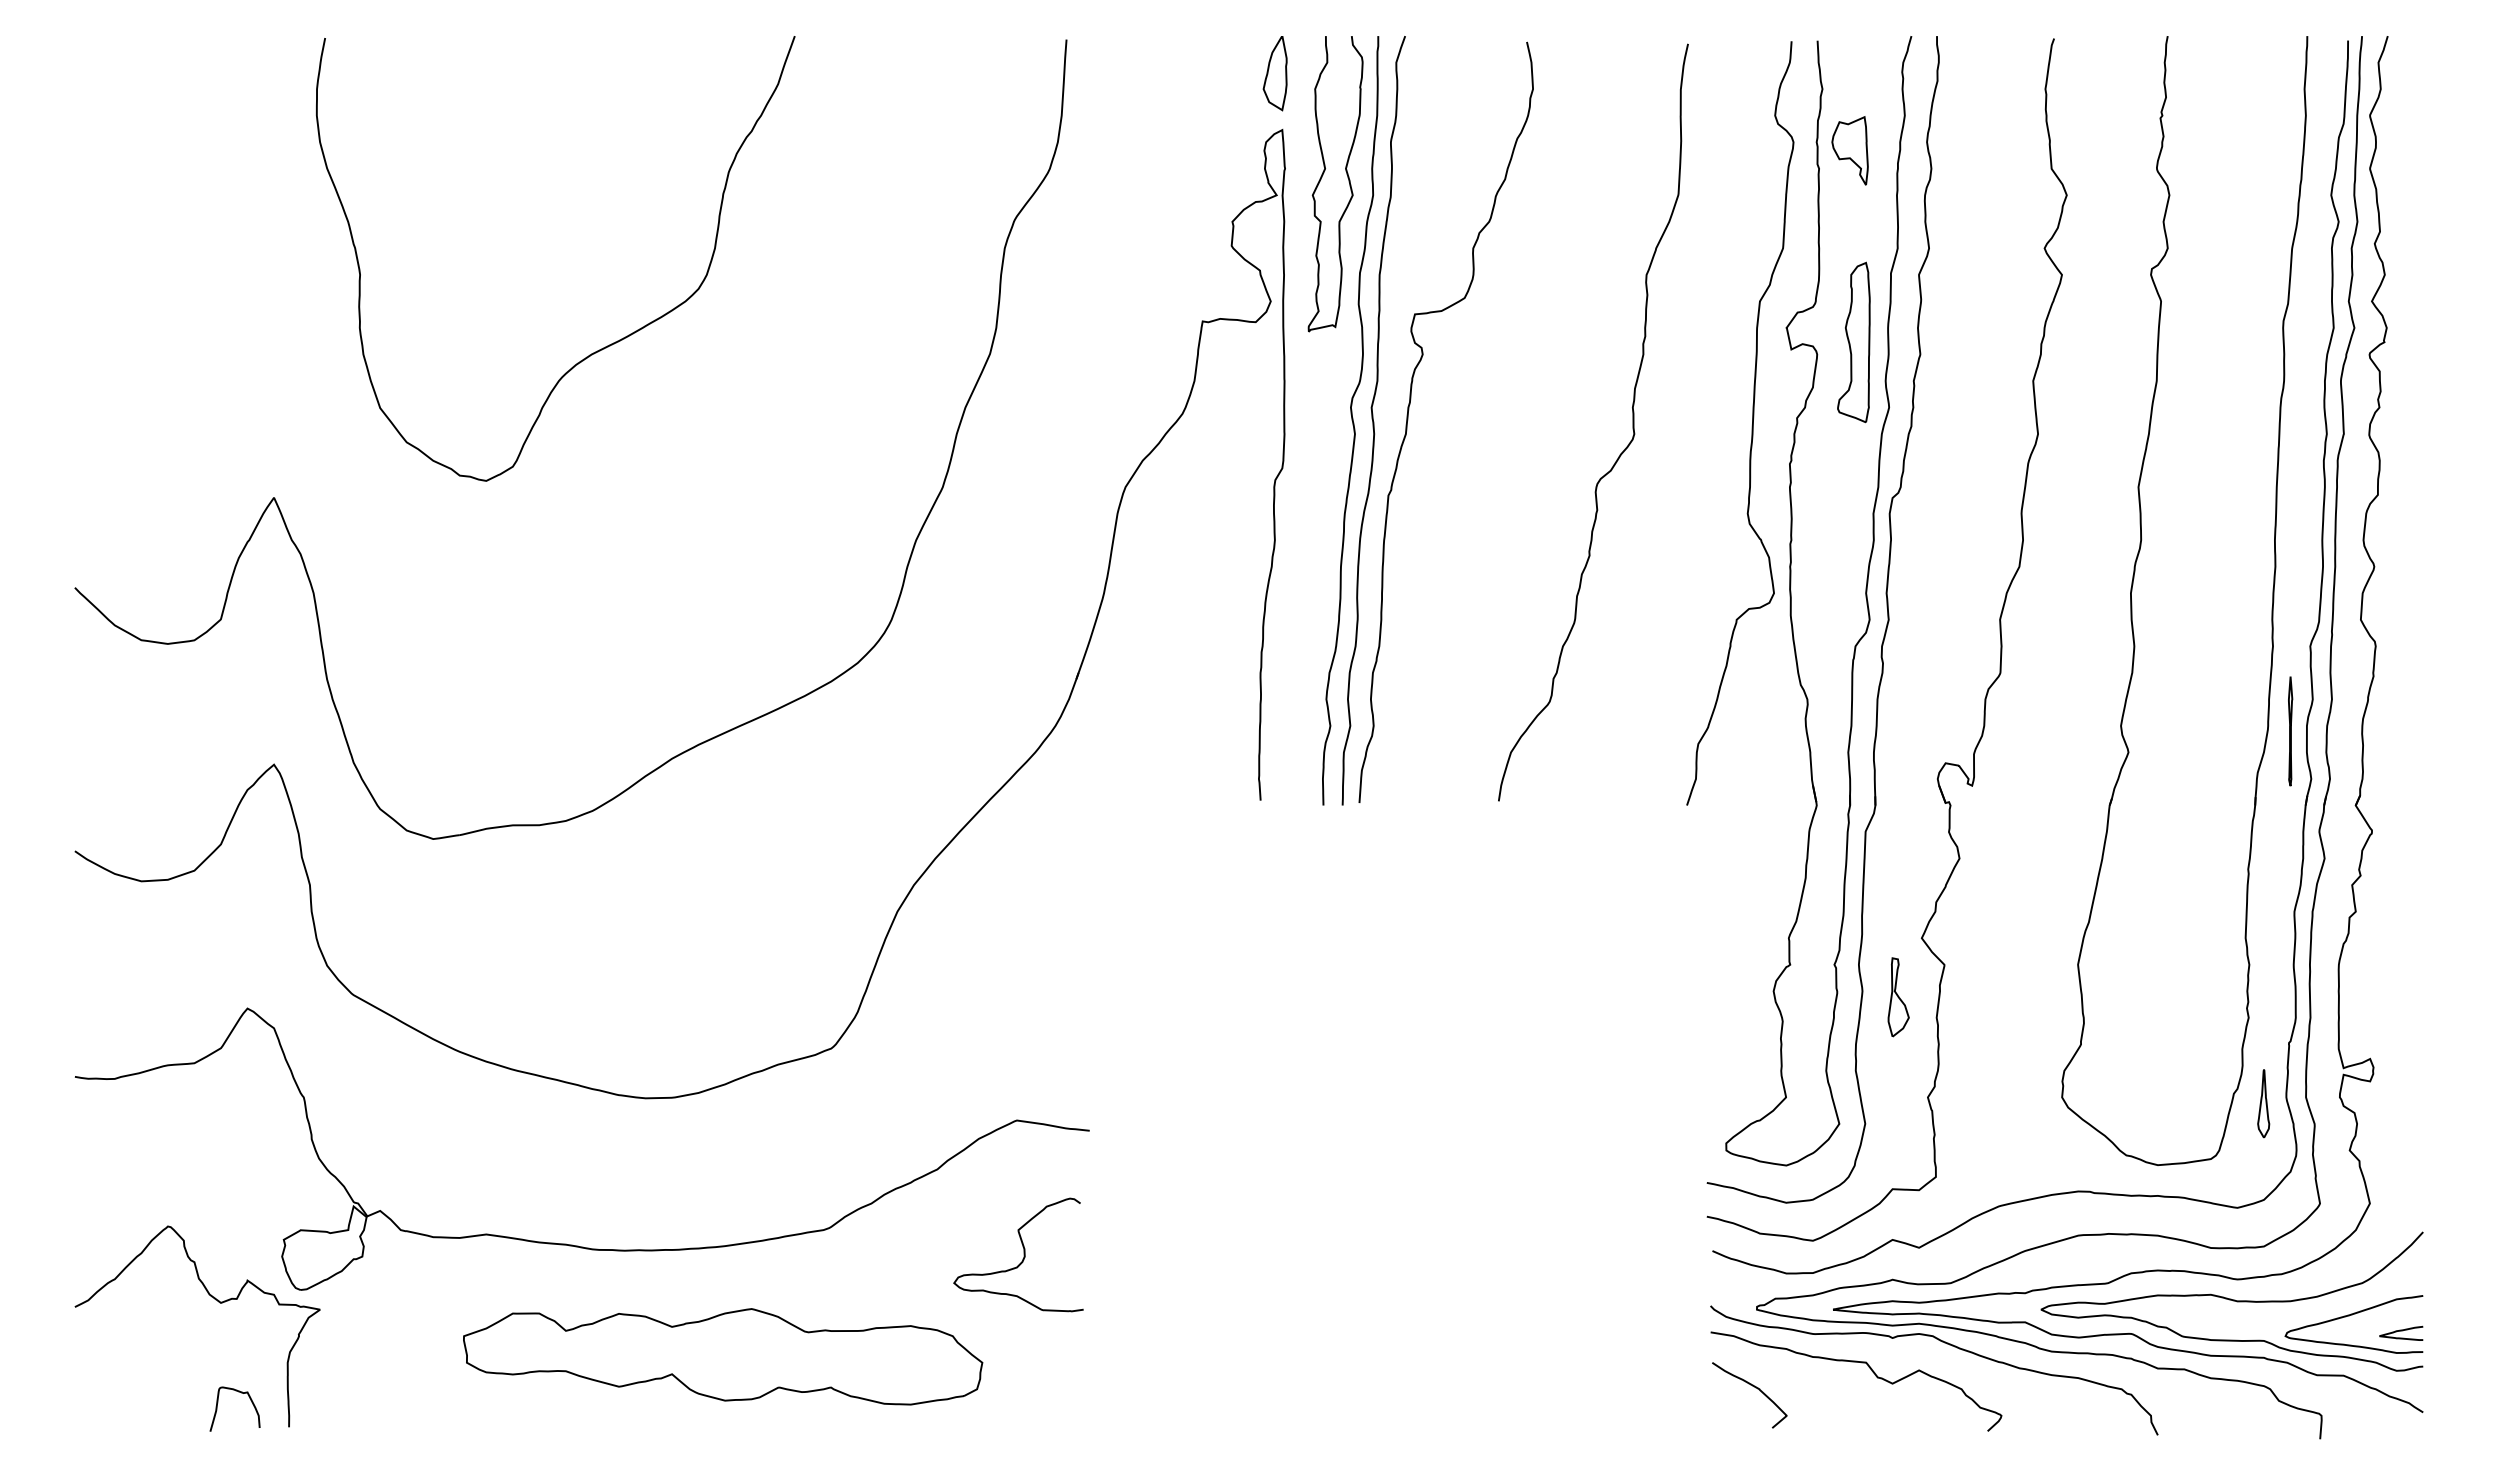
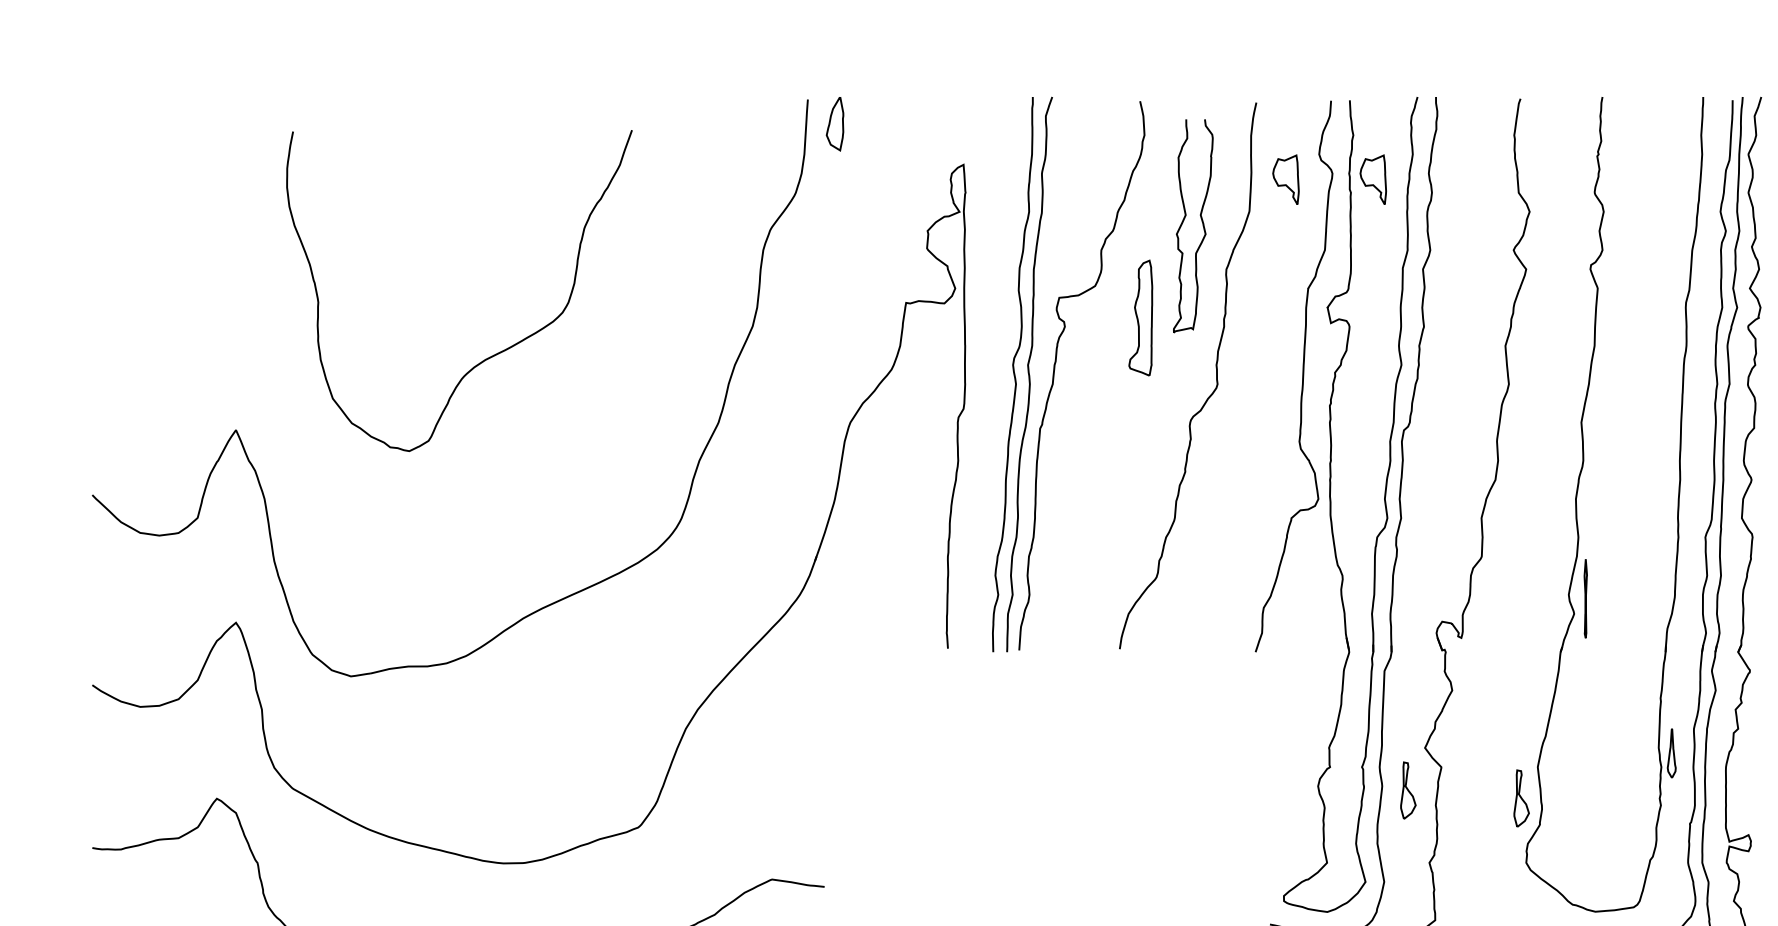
curve: (1268, 73) -> (830, 123), moved
part: (1728, 150) -> (1285, 179), added
curve: (1348, 182) -> (1202, 225), moved
part: (1853, 342) -> (1140, 318), moved
curve: (601, 348) -> (492, 355), moved
part: (2290, 731) -> (1585, 598), moved
part: (2055, 1008) -> (1521, 798), added
part: (2263, 1103) -> (1671, 753), moved

